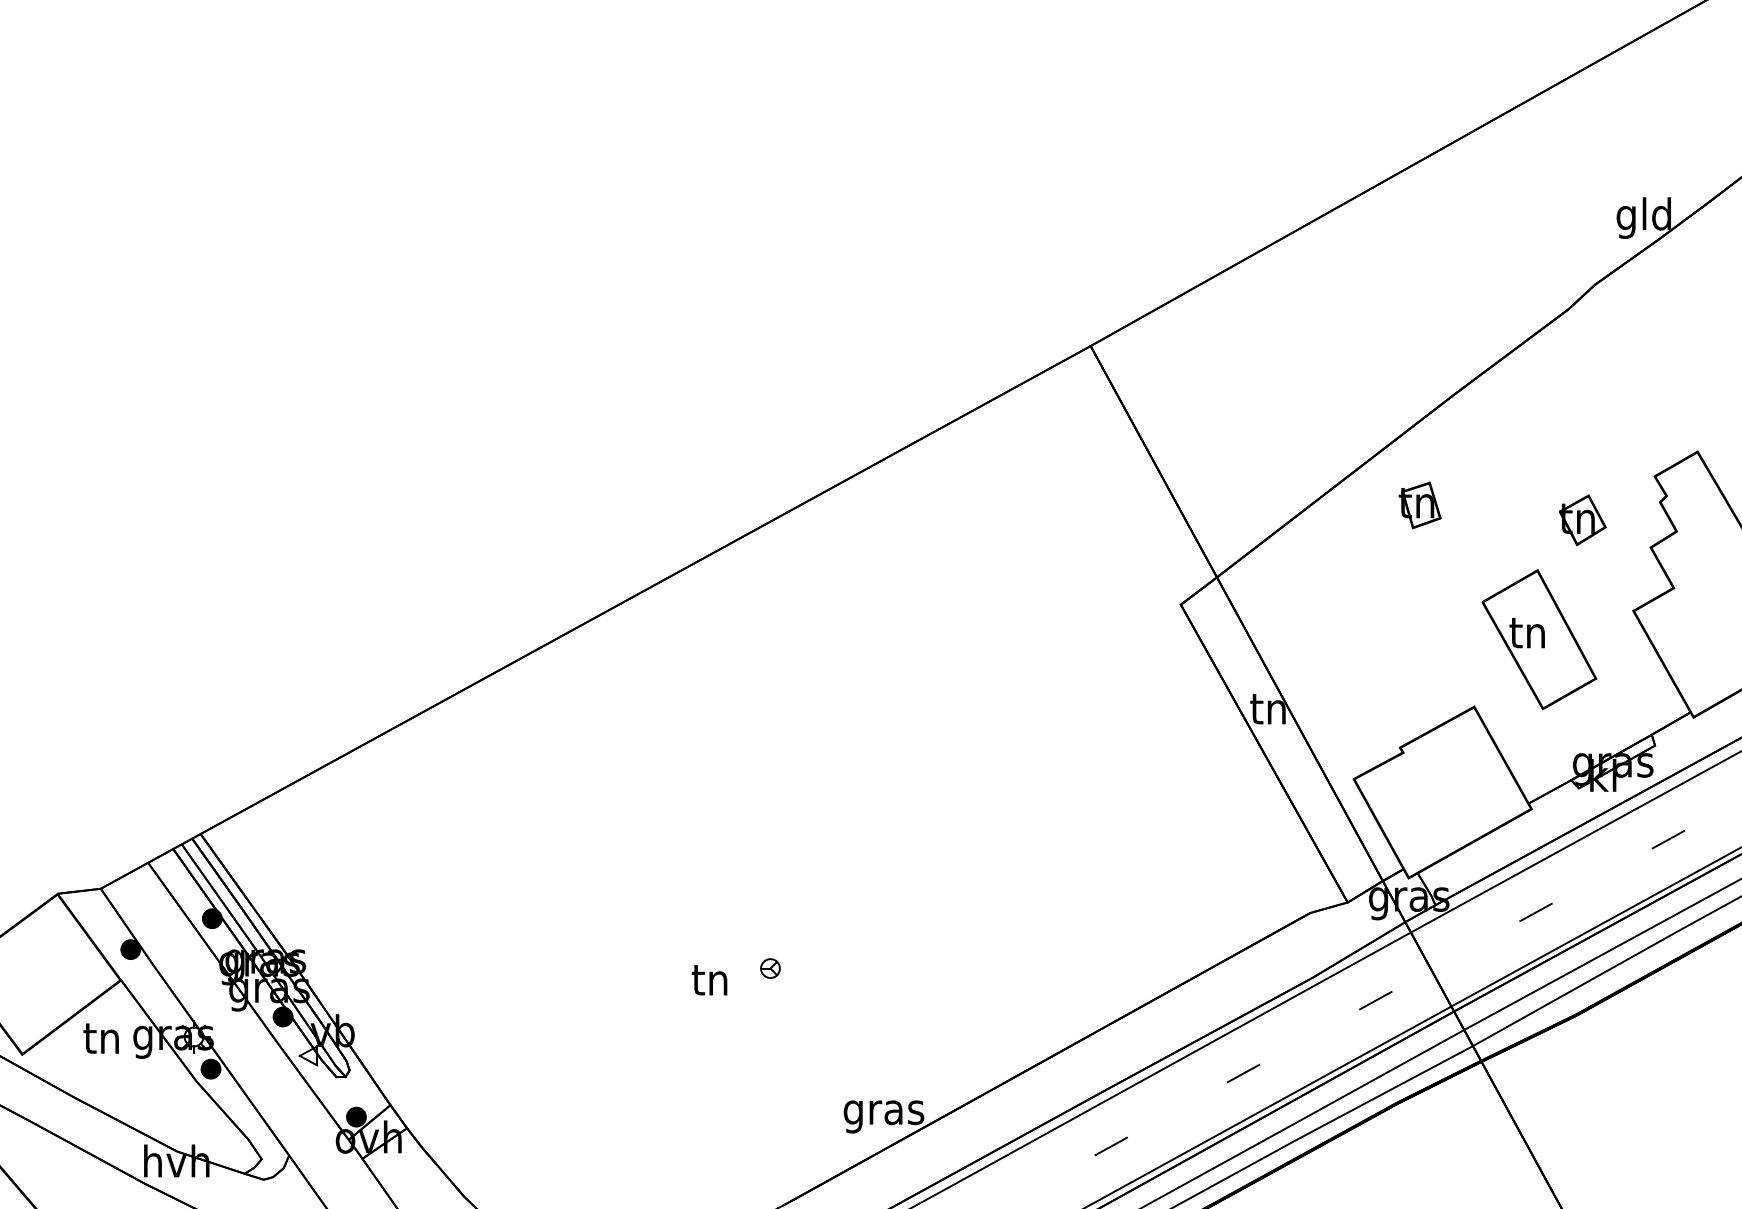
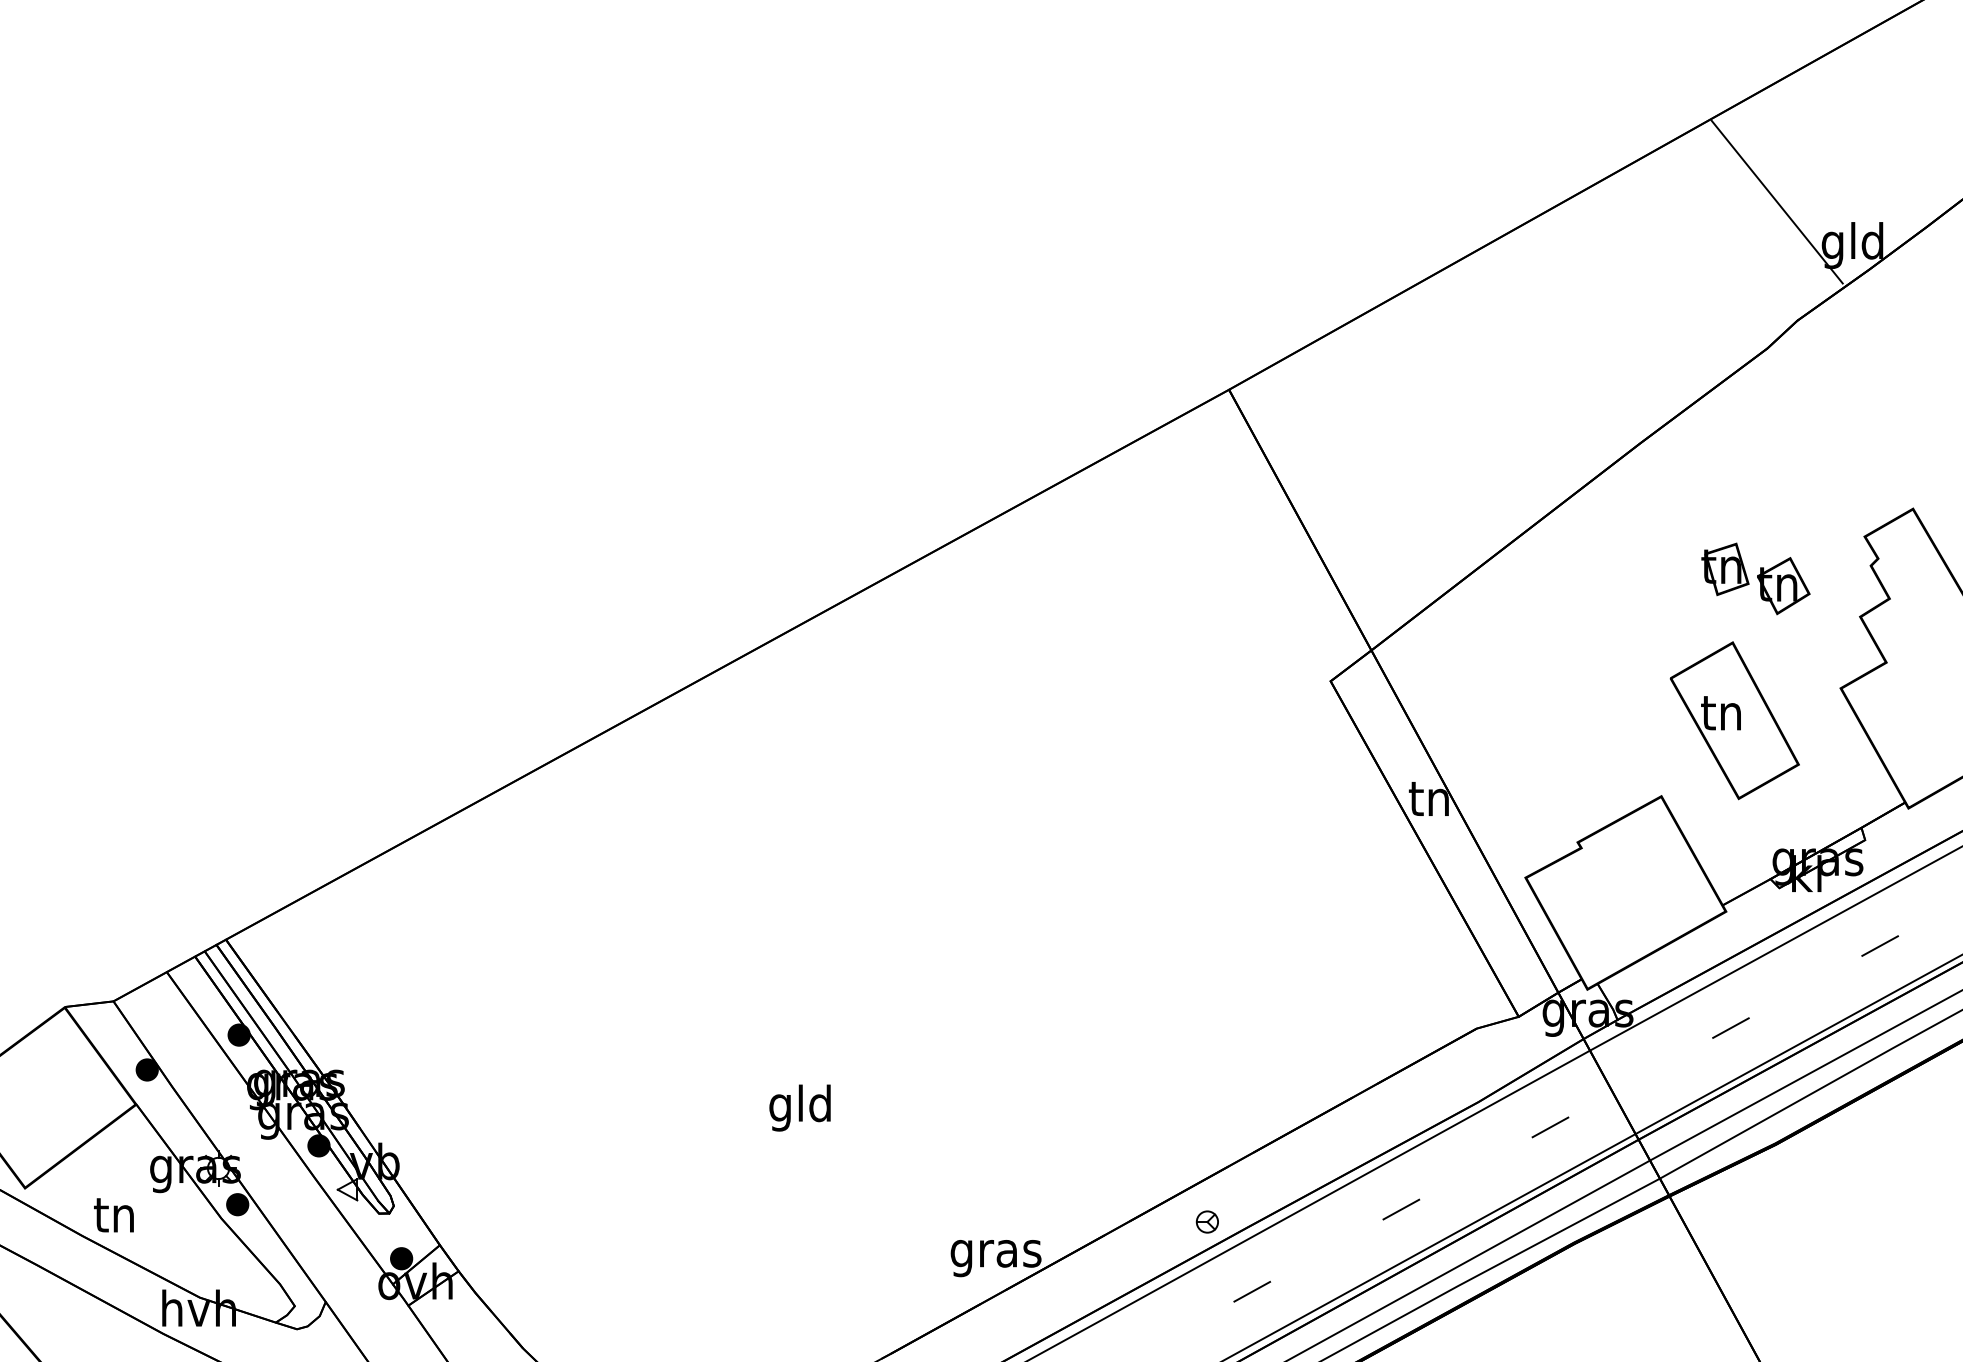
line: (1577, 179) -> (1777, 202), added
part: (1419, 505) -> (1724, 569), moved
part: (770, 968) -> (1207, 1221), moved
text: (709, 983) -> (799, 1108), tn -> gld
text: (100, 1038) -> (113, 1215), moved

